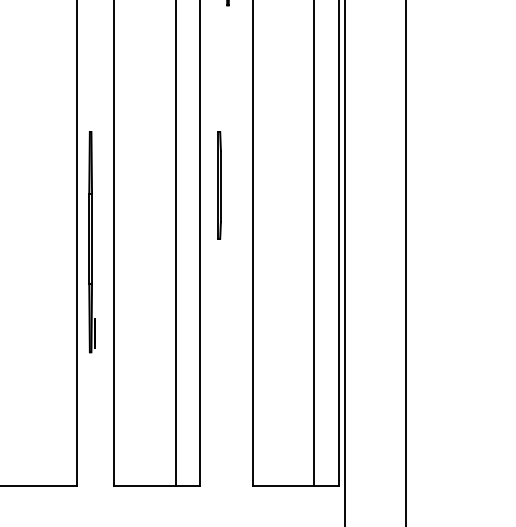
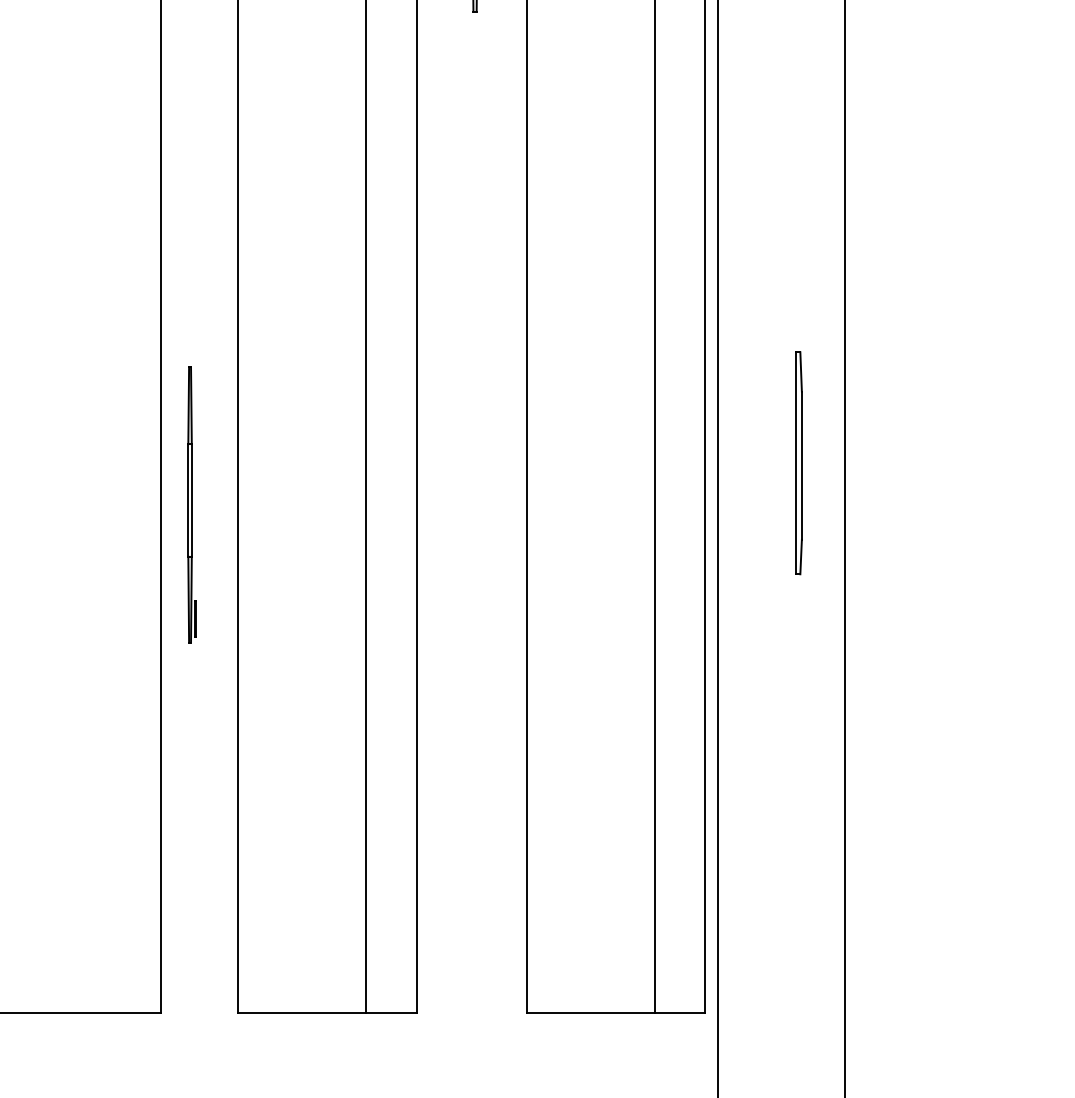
line: (218, 185) -> (796, 463), moved
part: (91, 242) -> (190, 505), size x0.6

